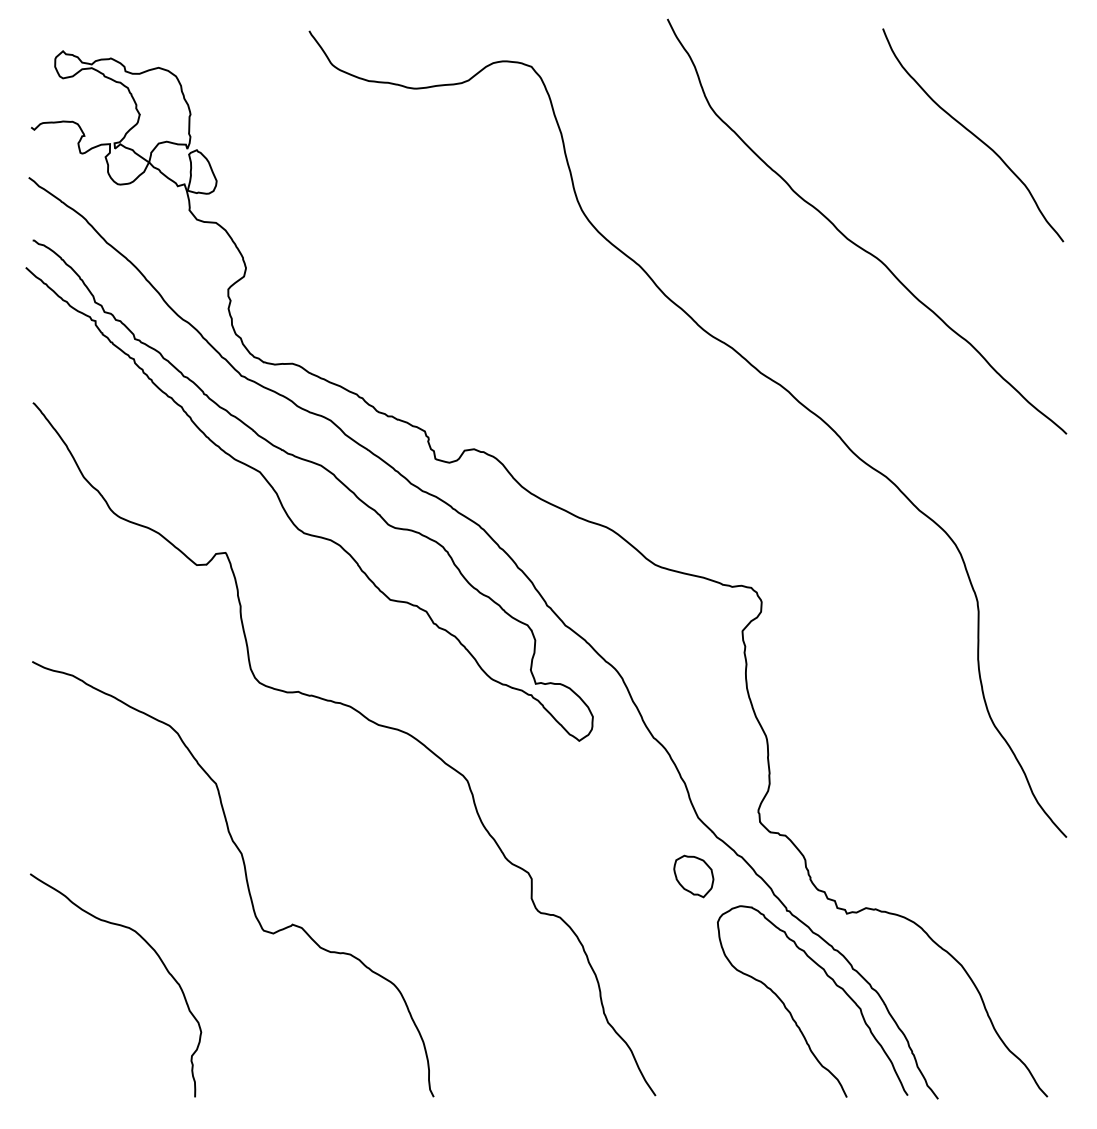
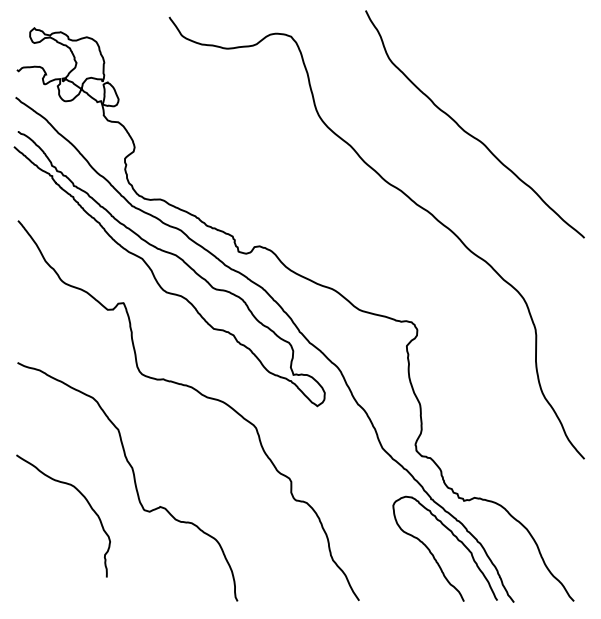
curve: (973, 133) -> (533, 73), removed
part: (692, 876) -> (379, 480), removed
curve: (159, 962) -> (87, 503), moved

